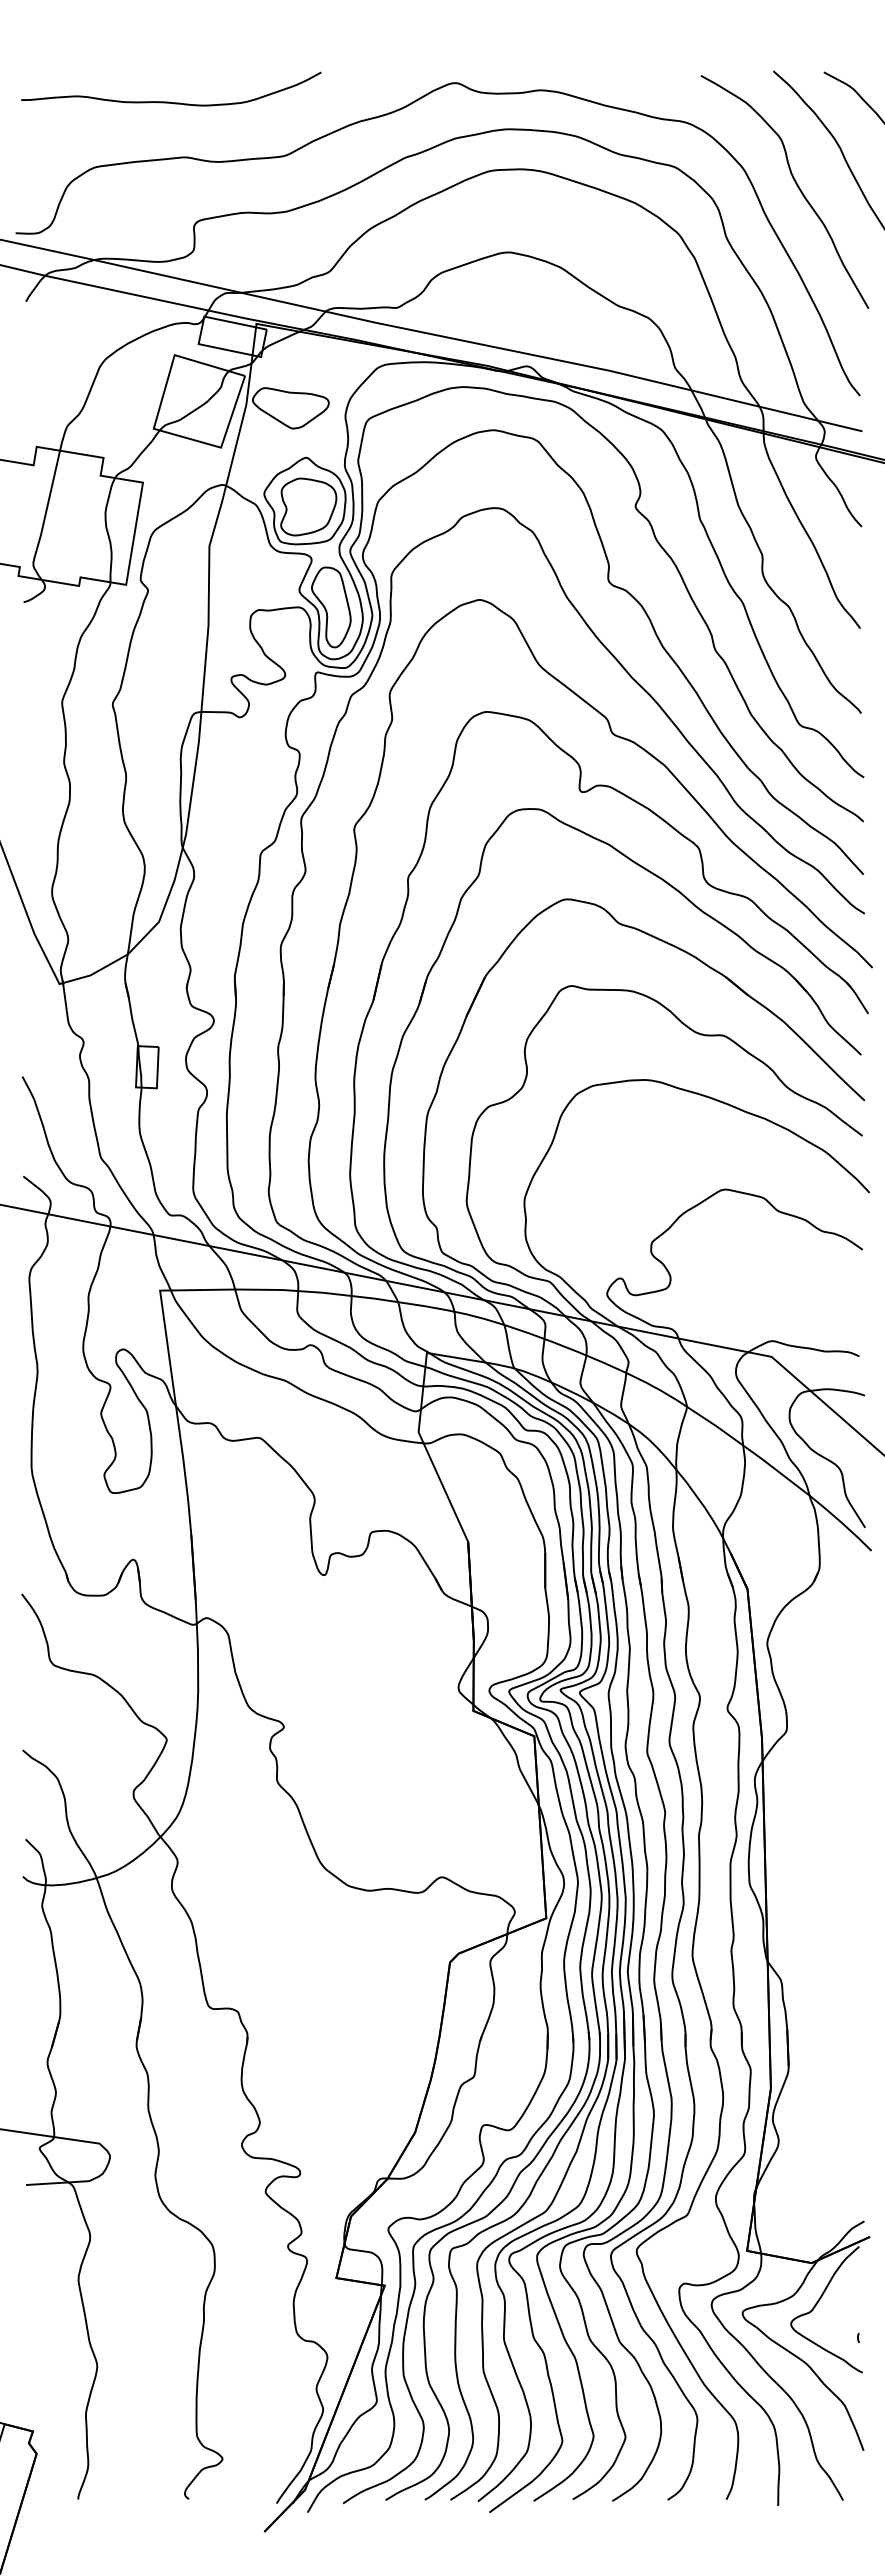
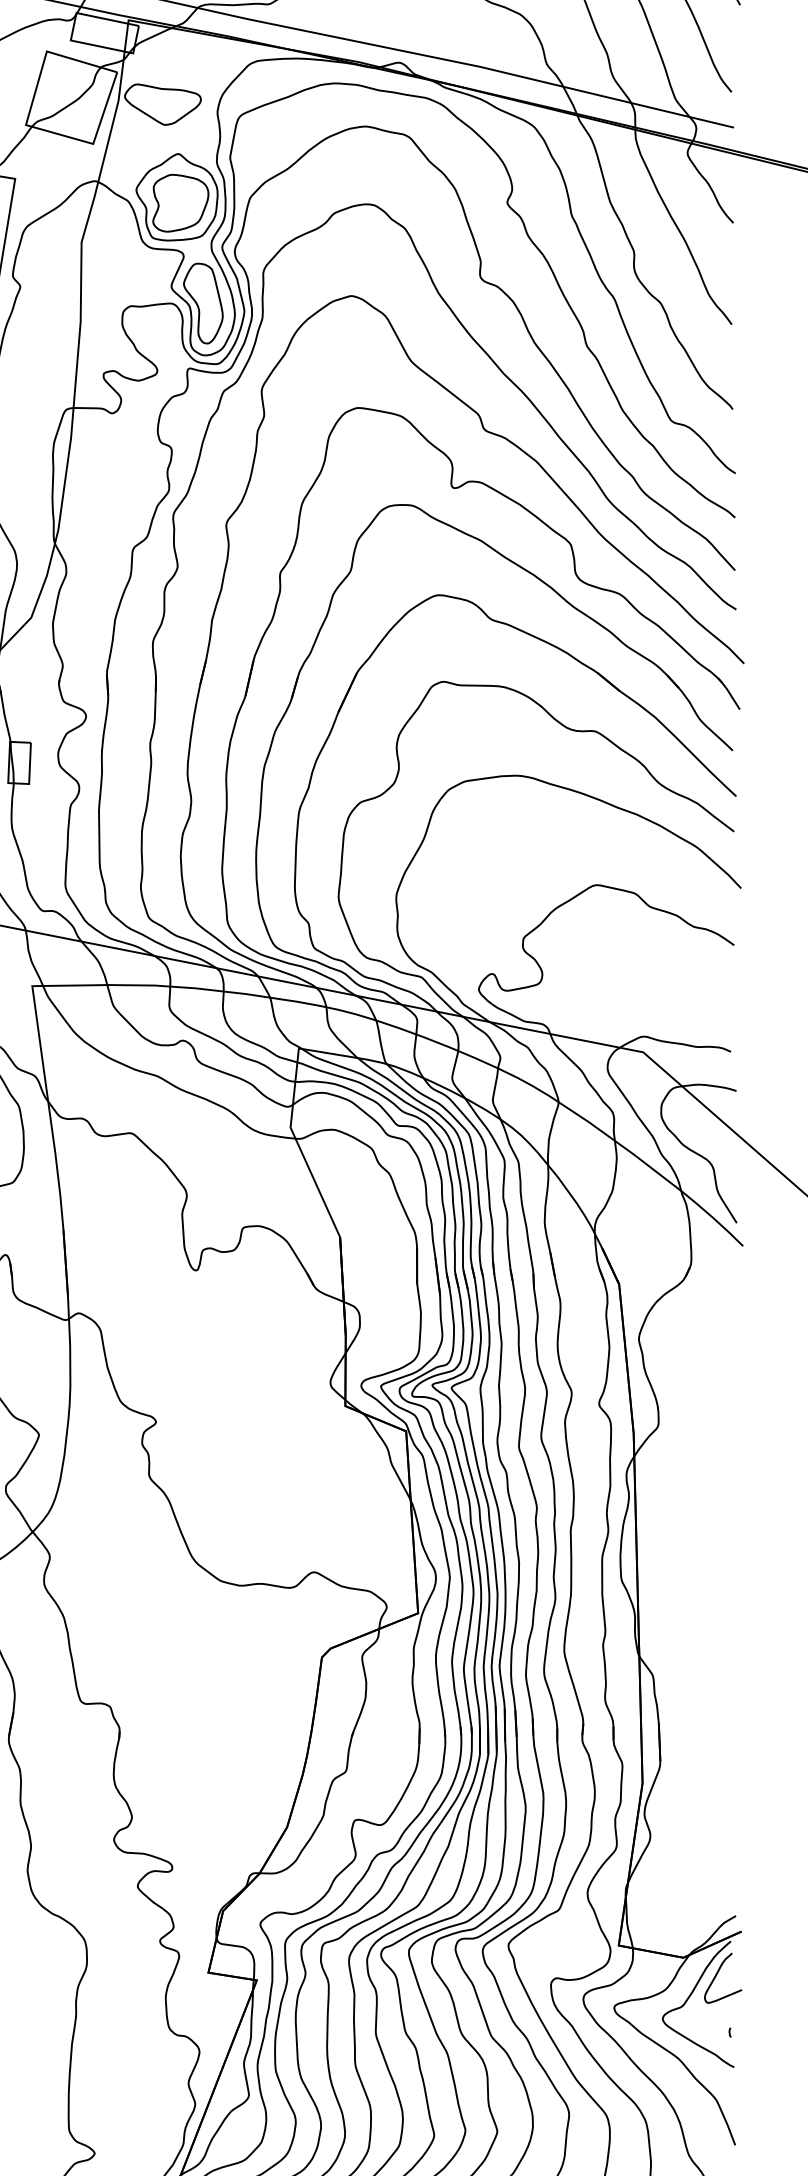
curve: (845, 2281) -> (717, 1976), added

